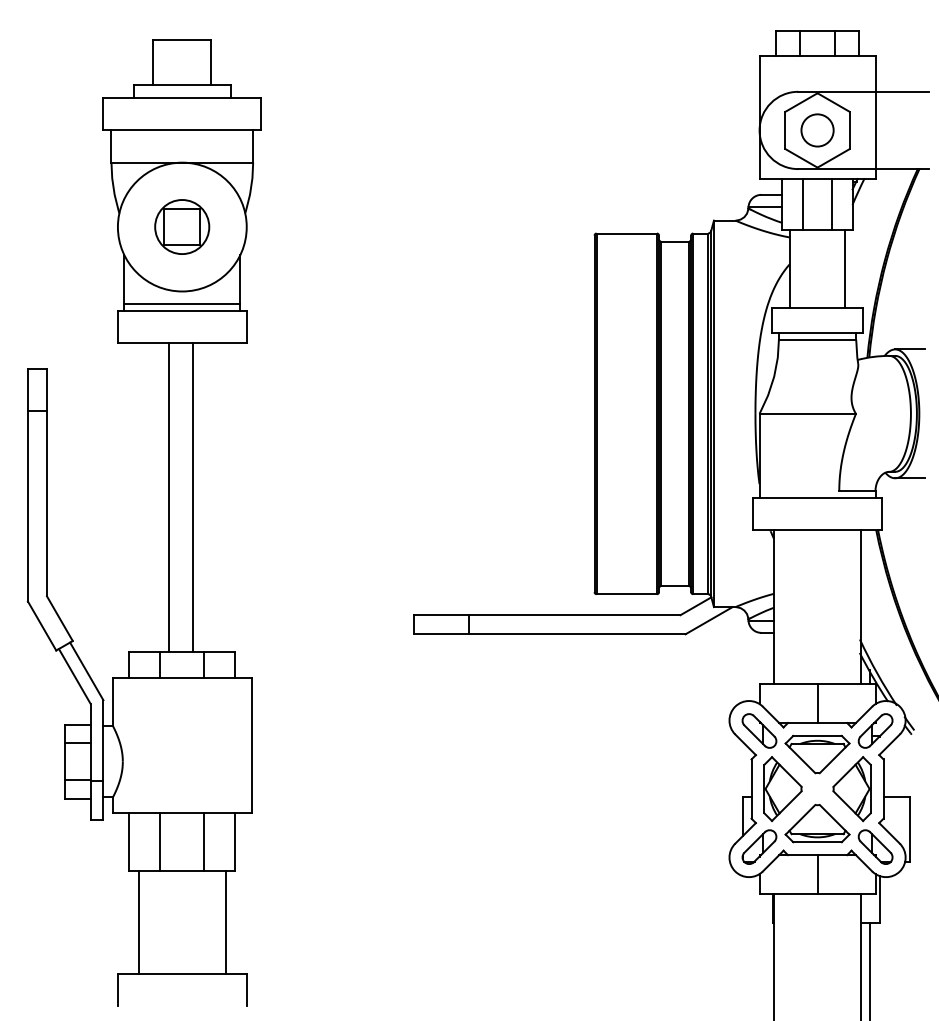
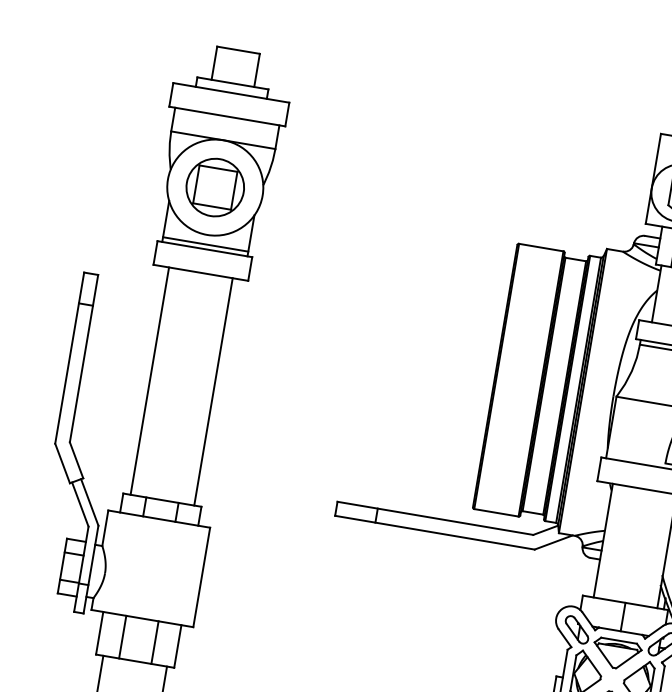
part: (181, 226) -> (214, 187), size x1.43
line: (169, 497) -> (150, 381), moved
line: (192, 497) -> (213, 391), moved

